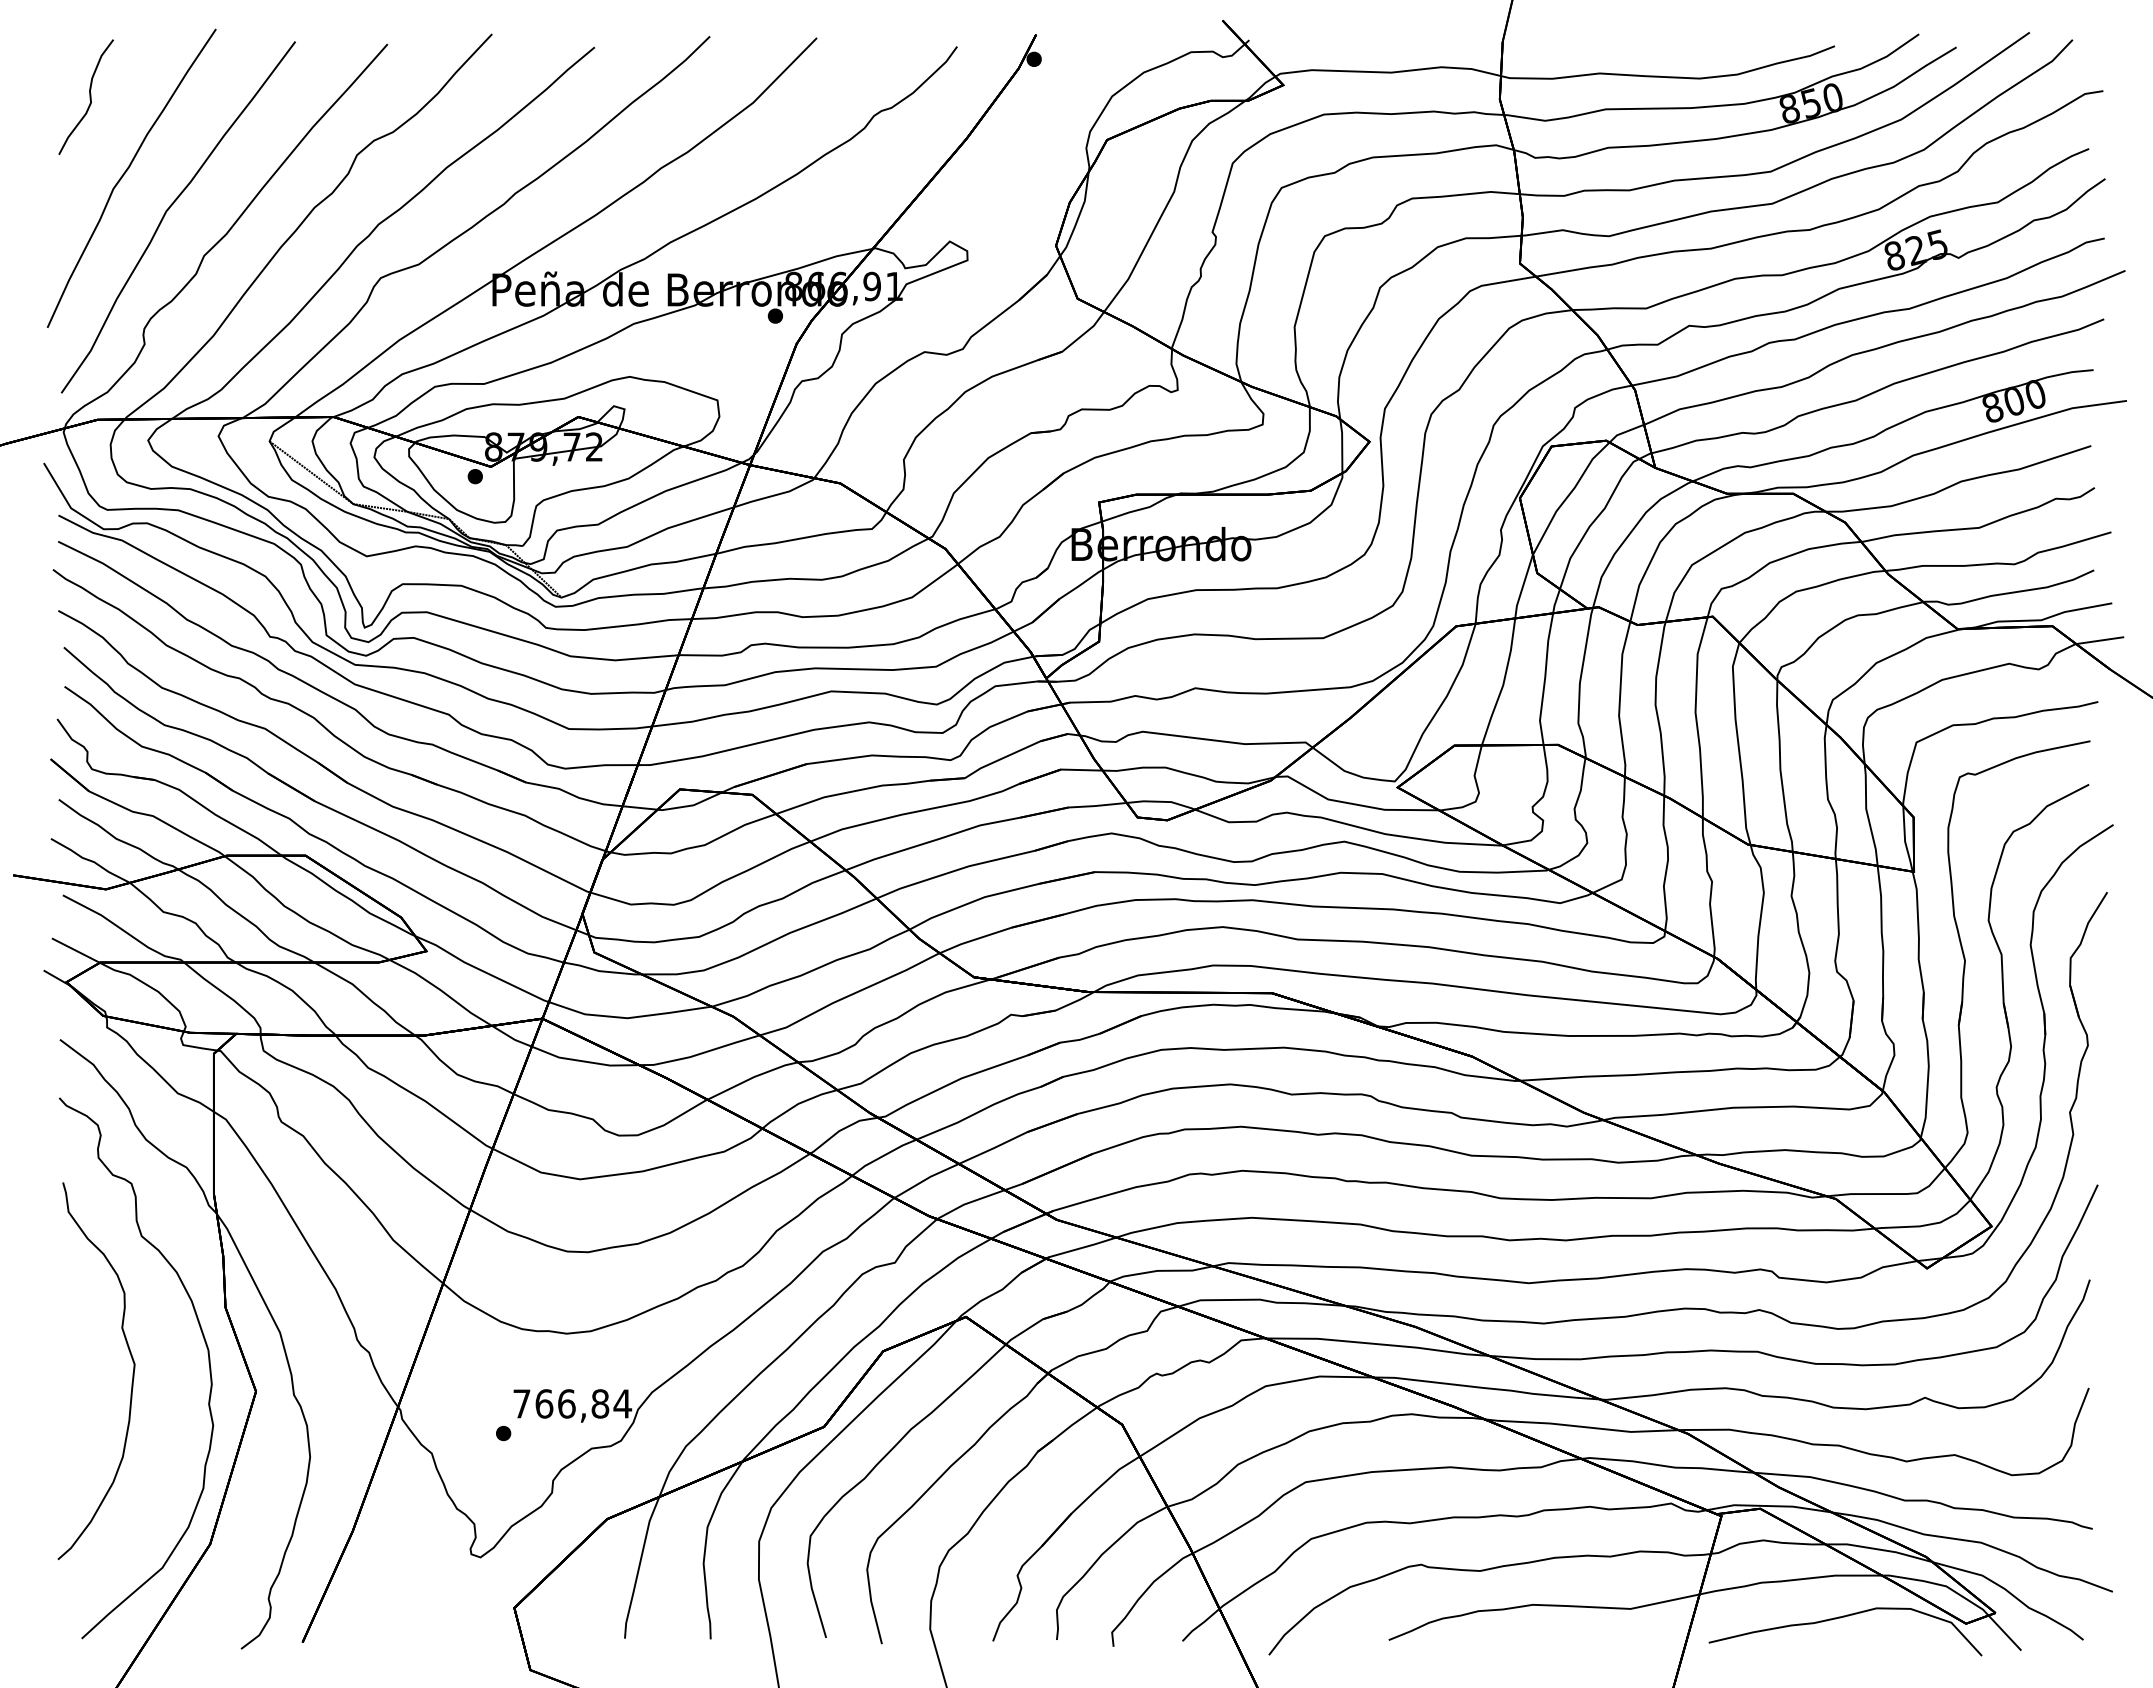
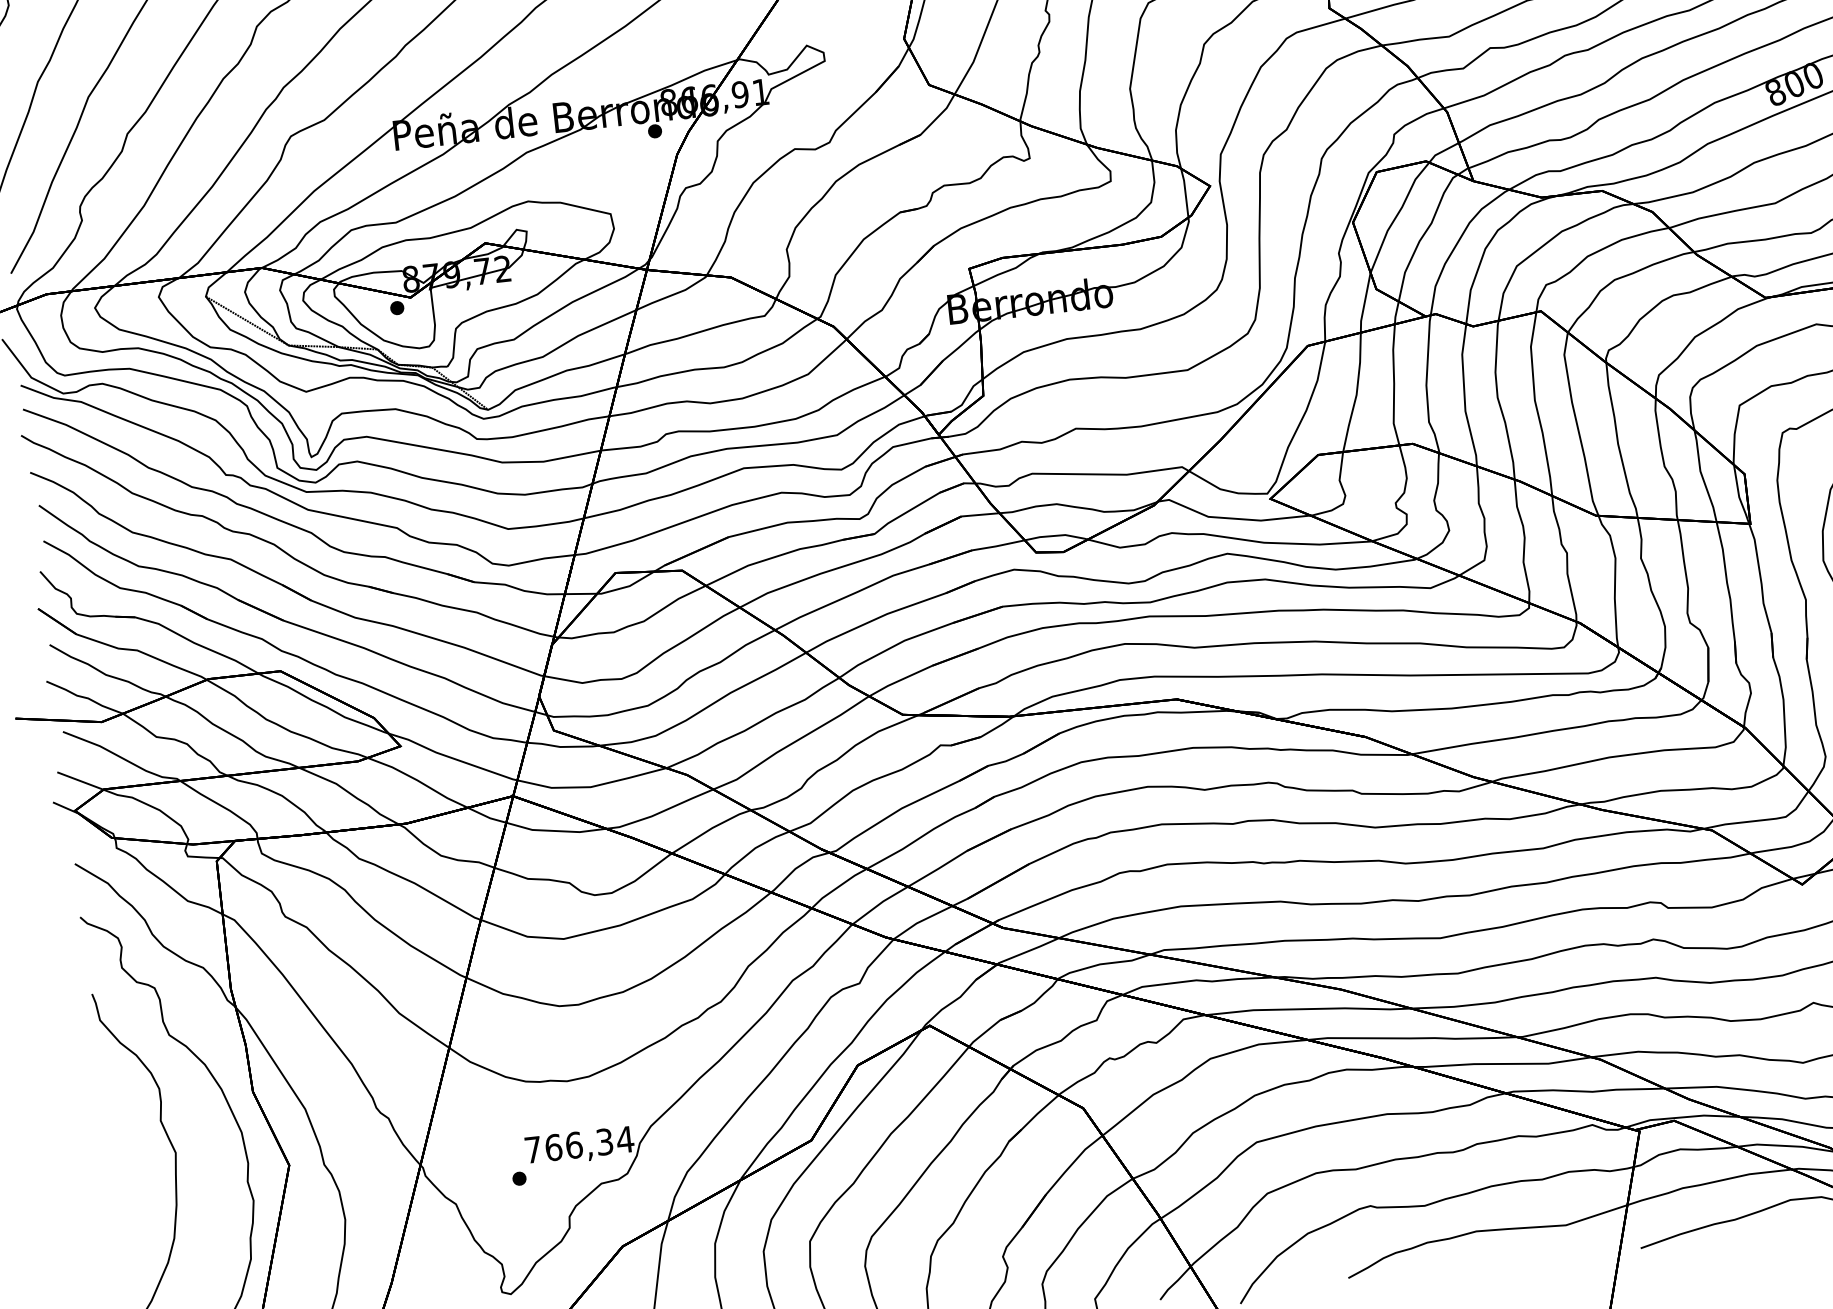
text: (600, 1403) -> (604, 1141), 766,84 -> 766,34

